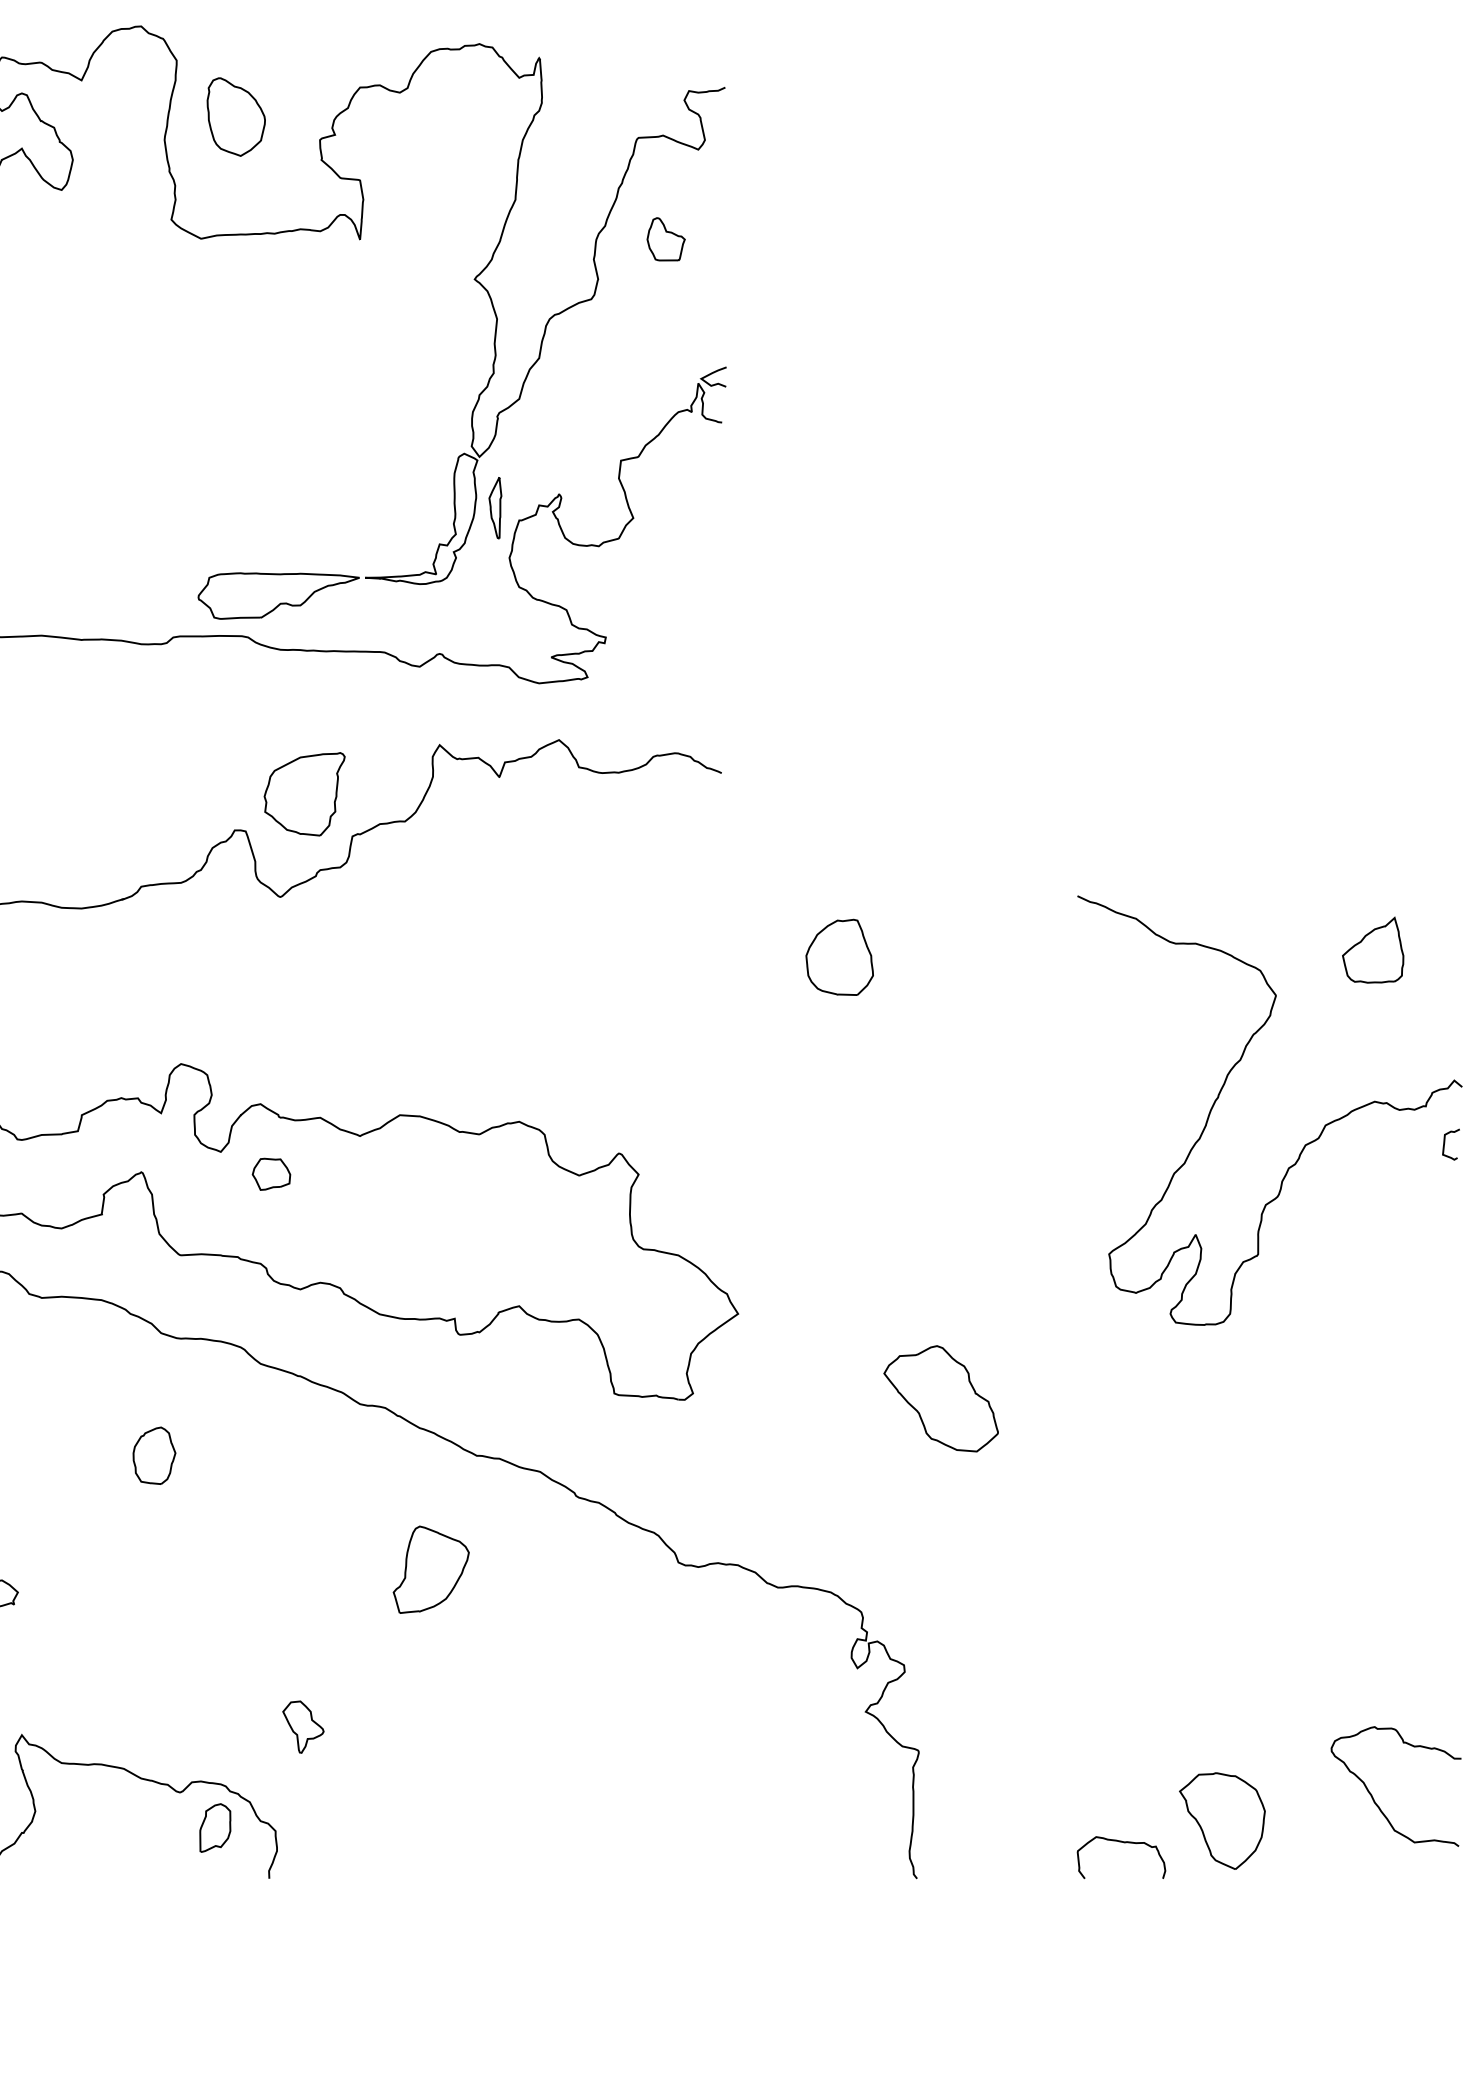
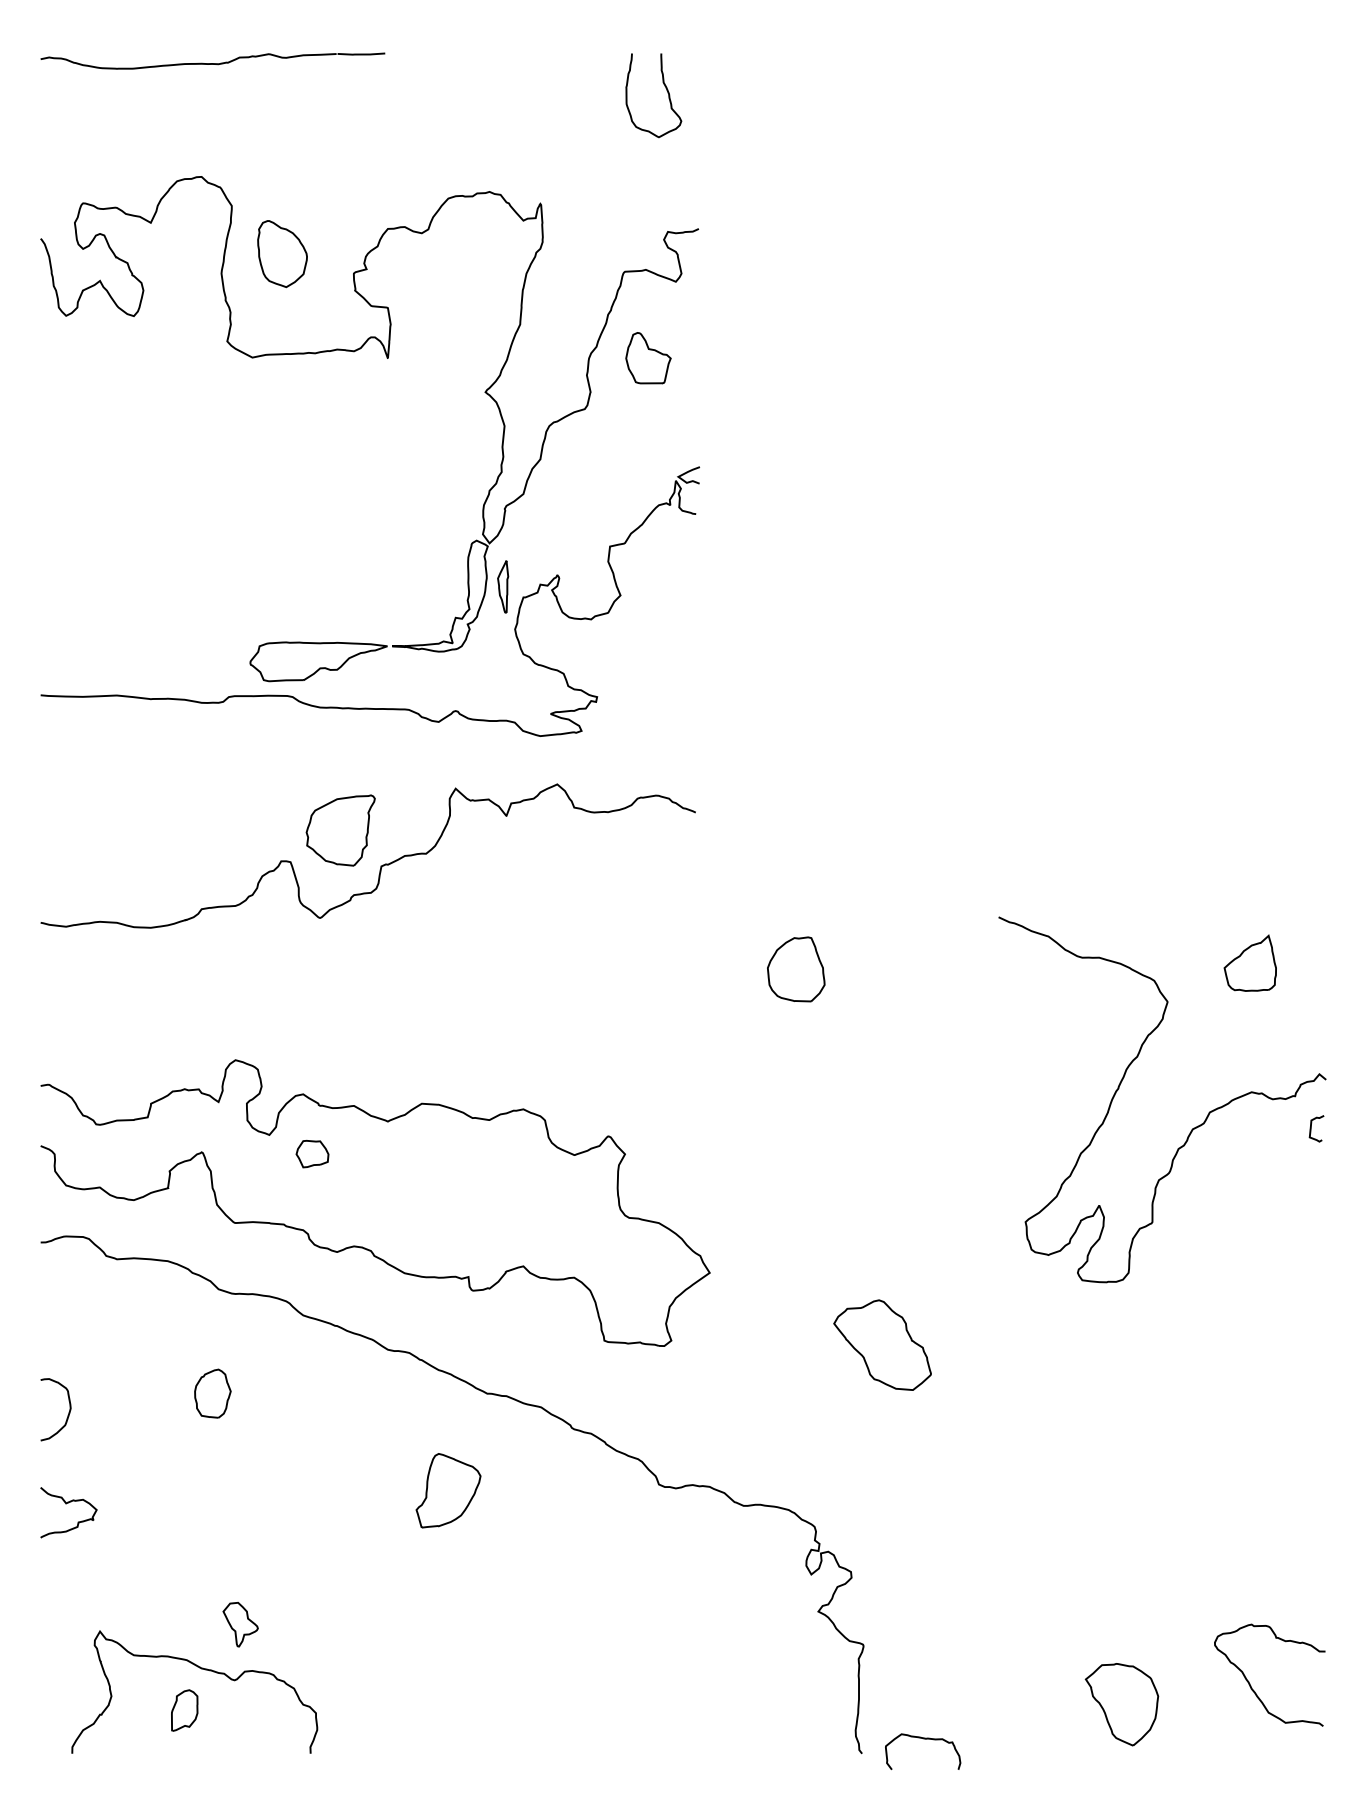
part: (666, 238) -> (648, 357), size x1.4
part: (303, 1726) -> (240, 1624), moved
part: (215, 1827) -> (184, 1710), moved
curve: (1121, 1843) -> (923, 1739), moved

